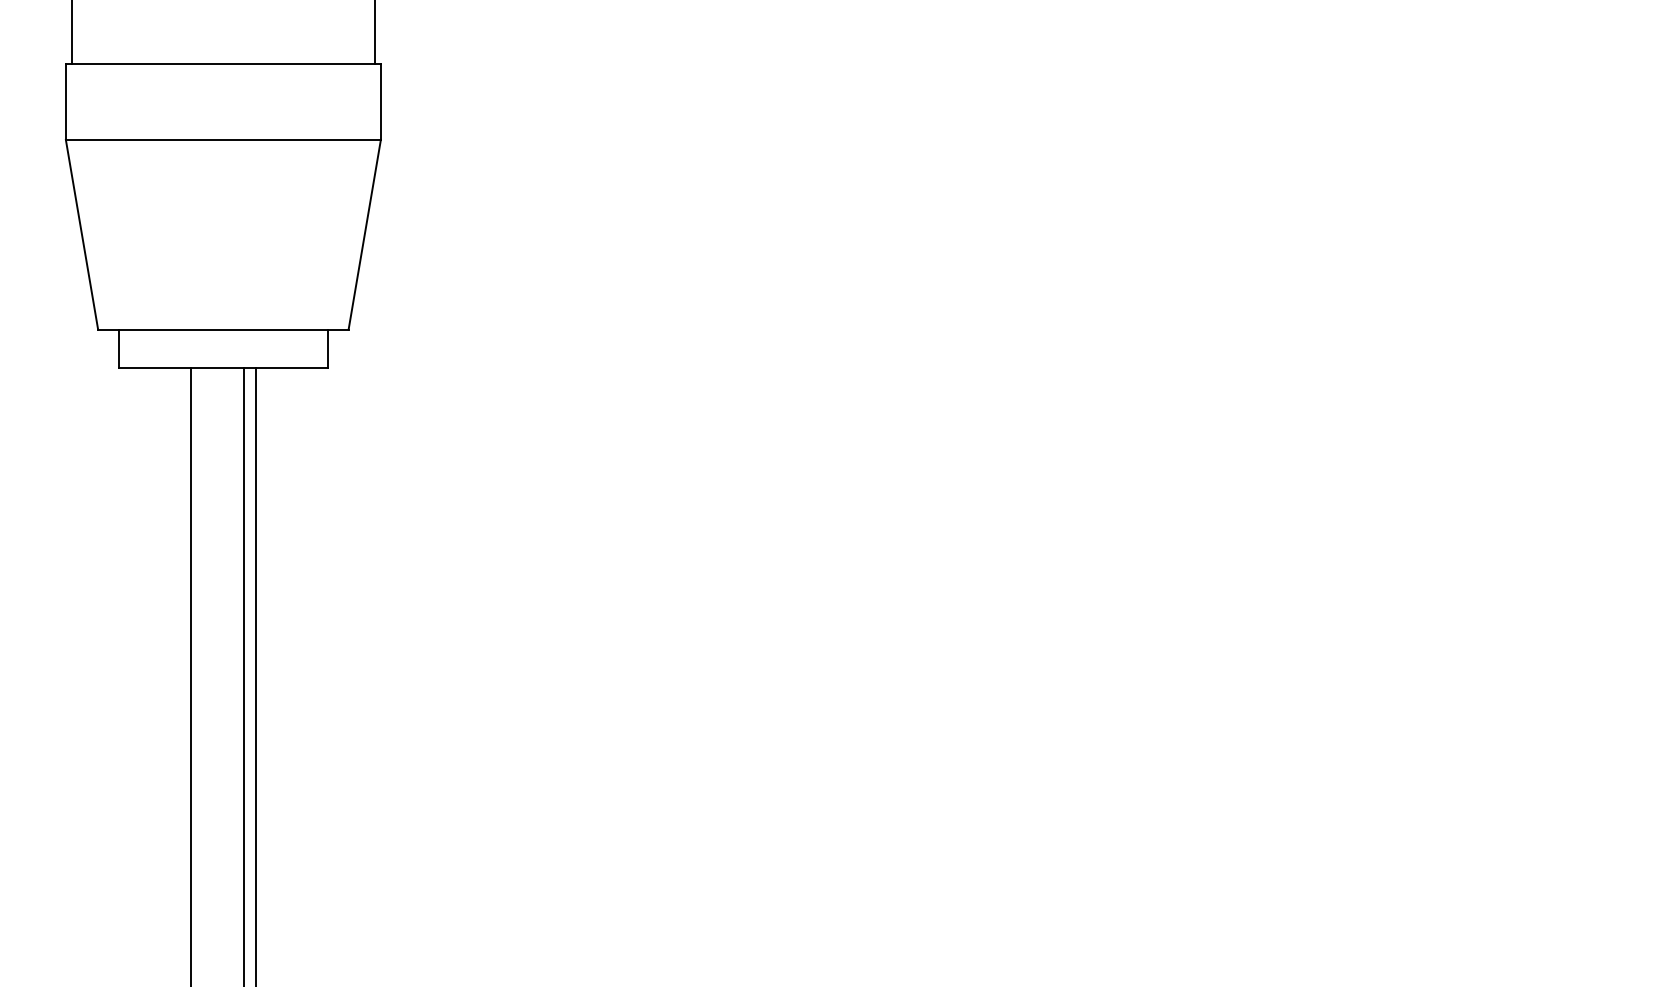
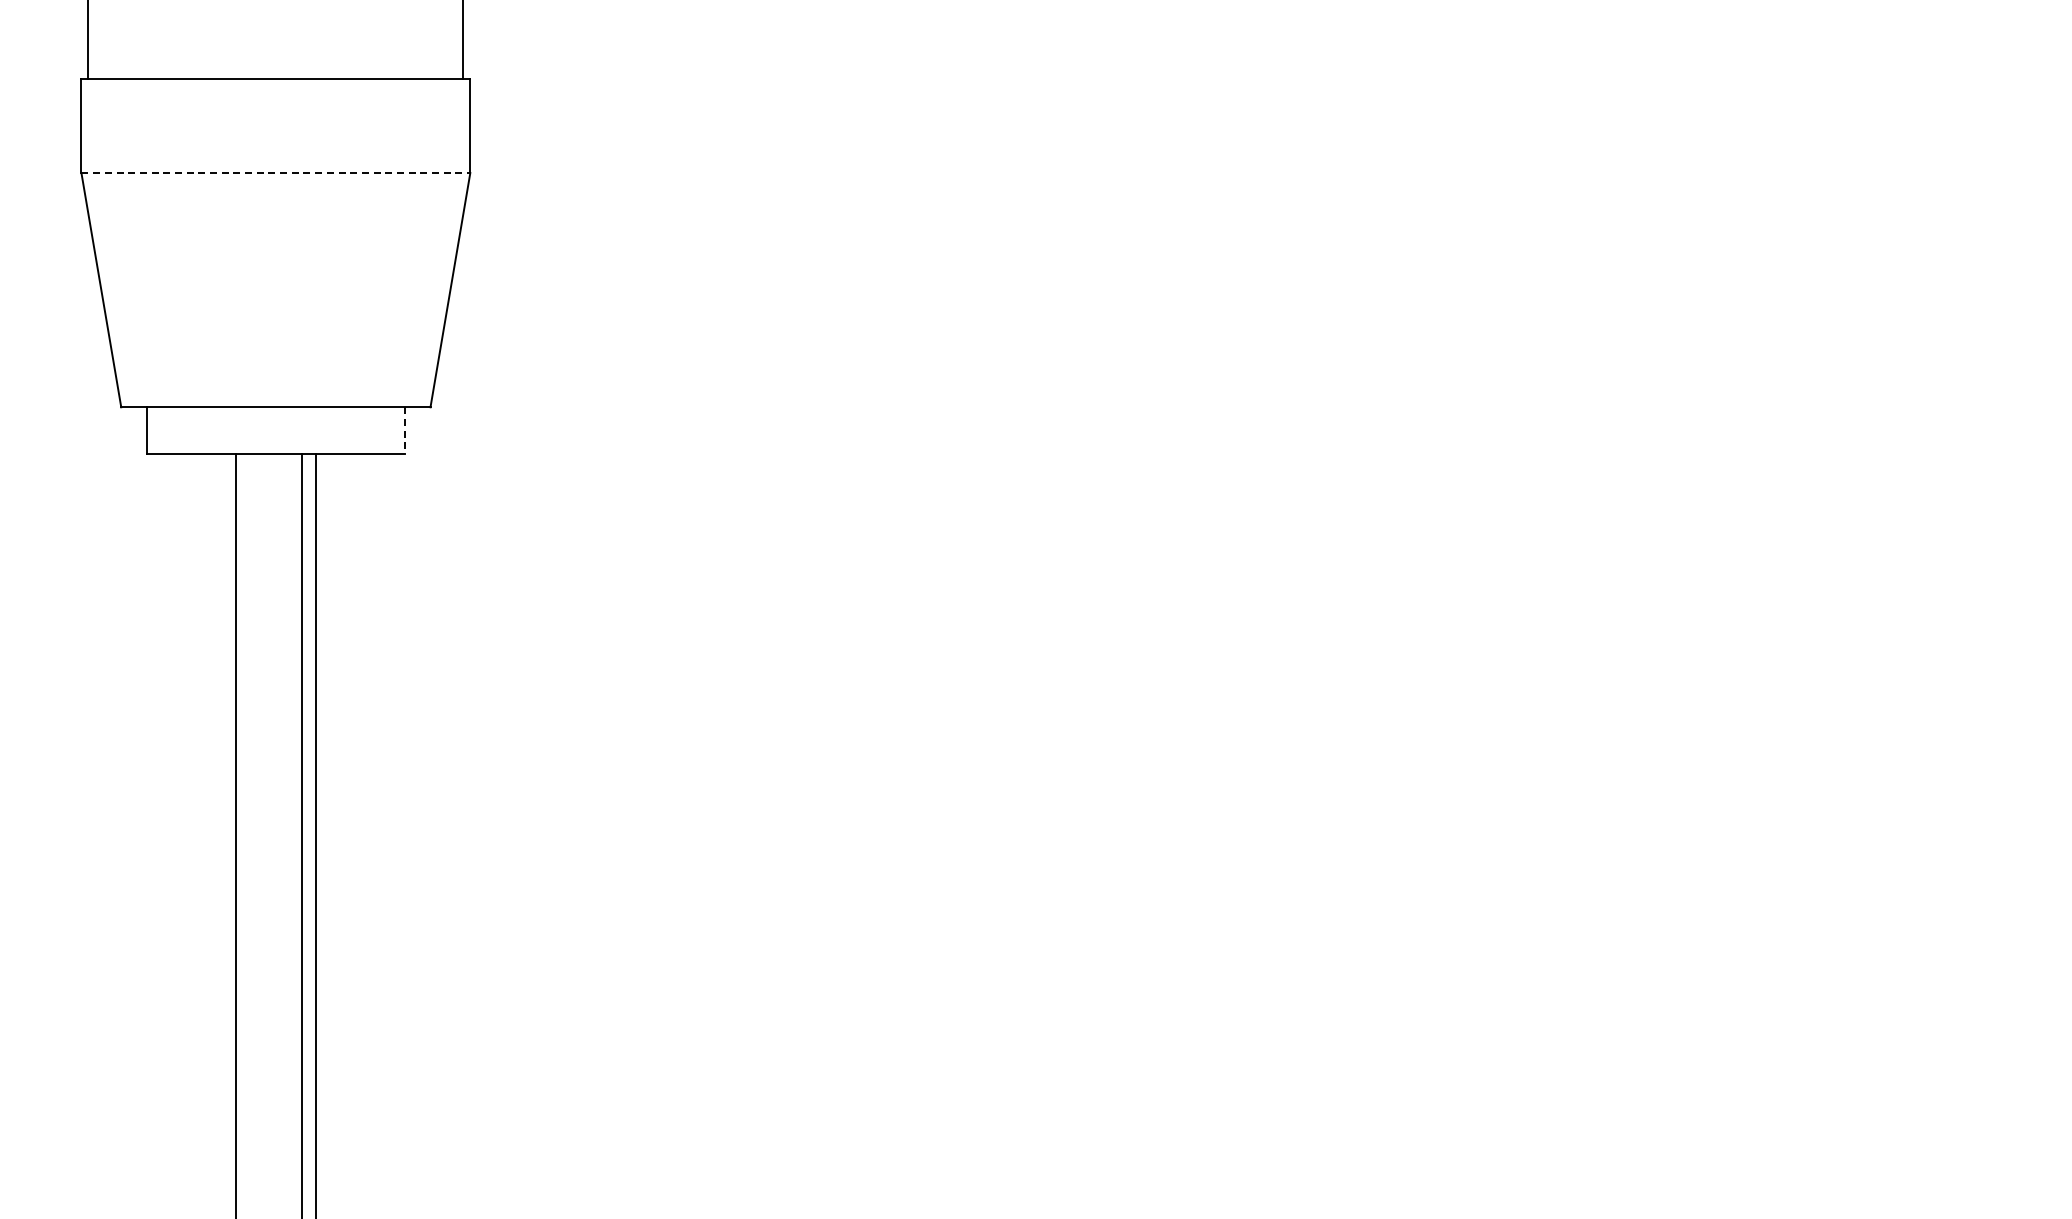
line: (223, 140) -> (276, 173), solid -> dashed
line: (327, 349) -> (404, 431), solid -> dashed

